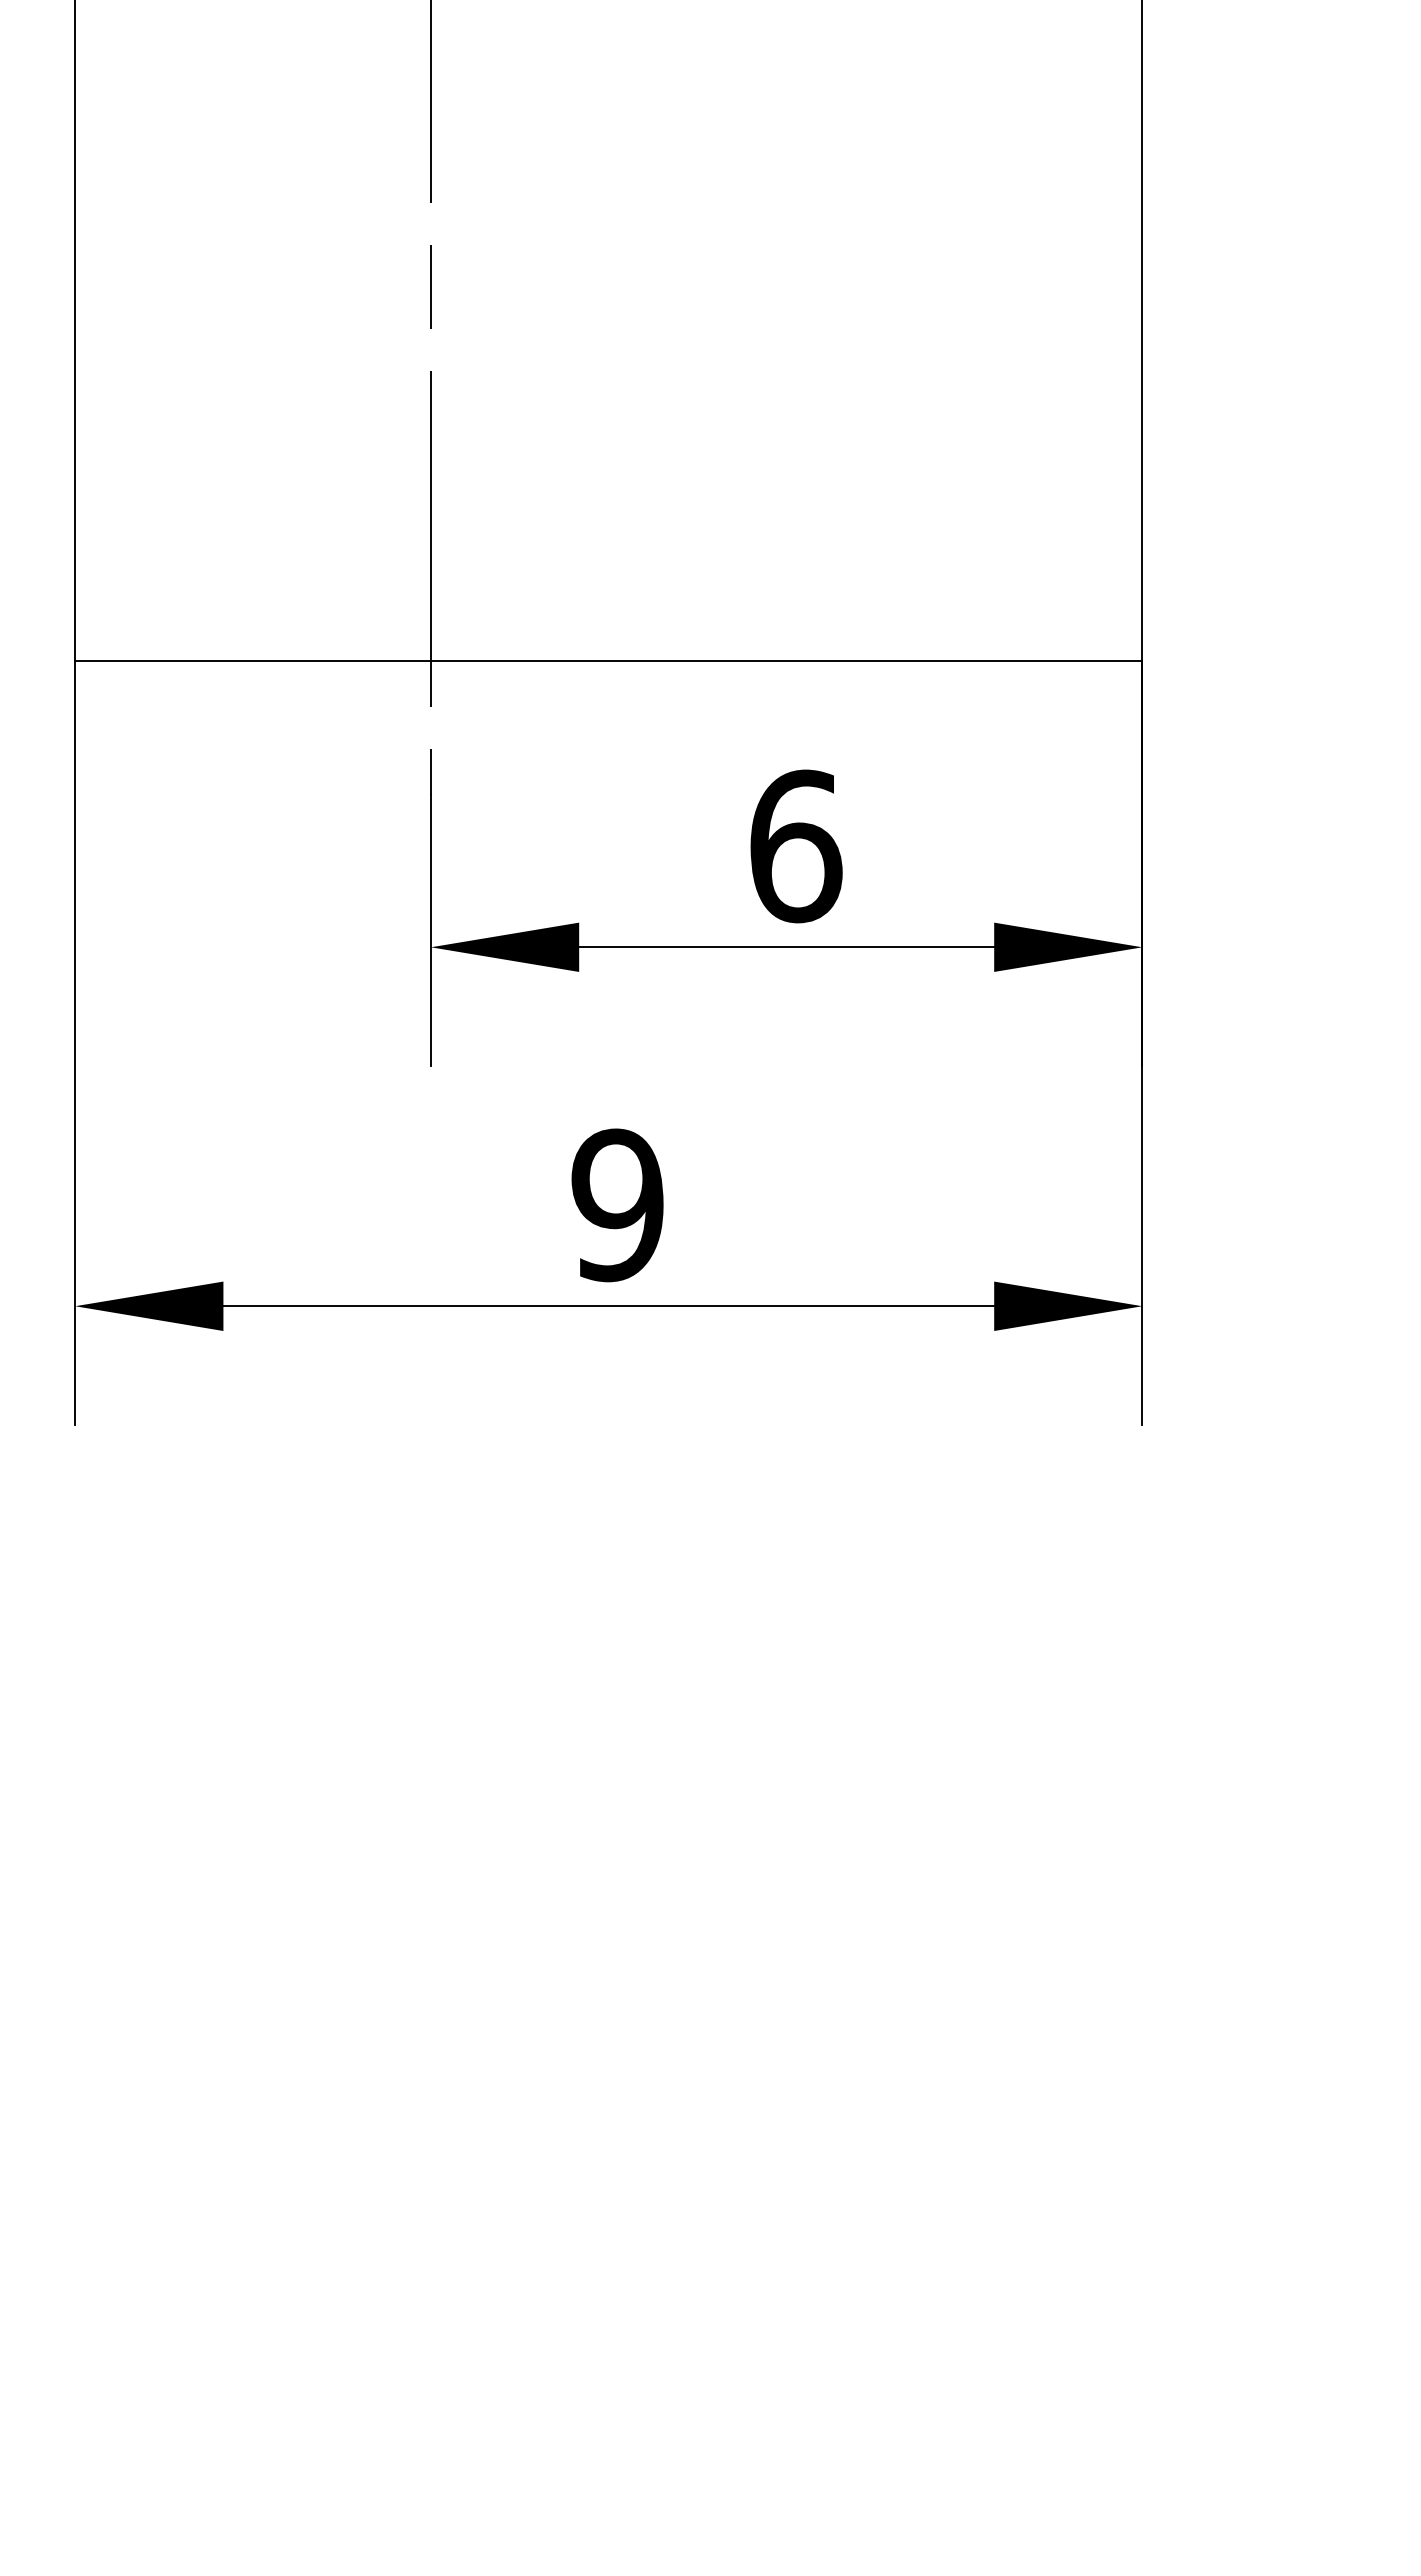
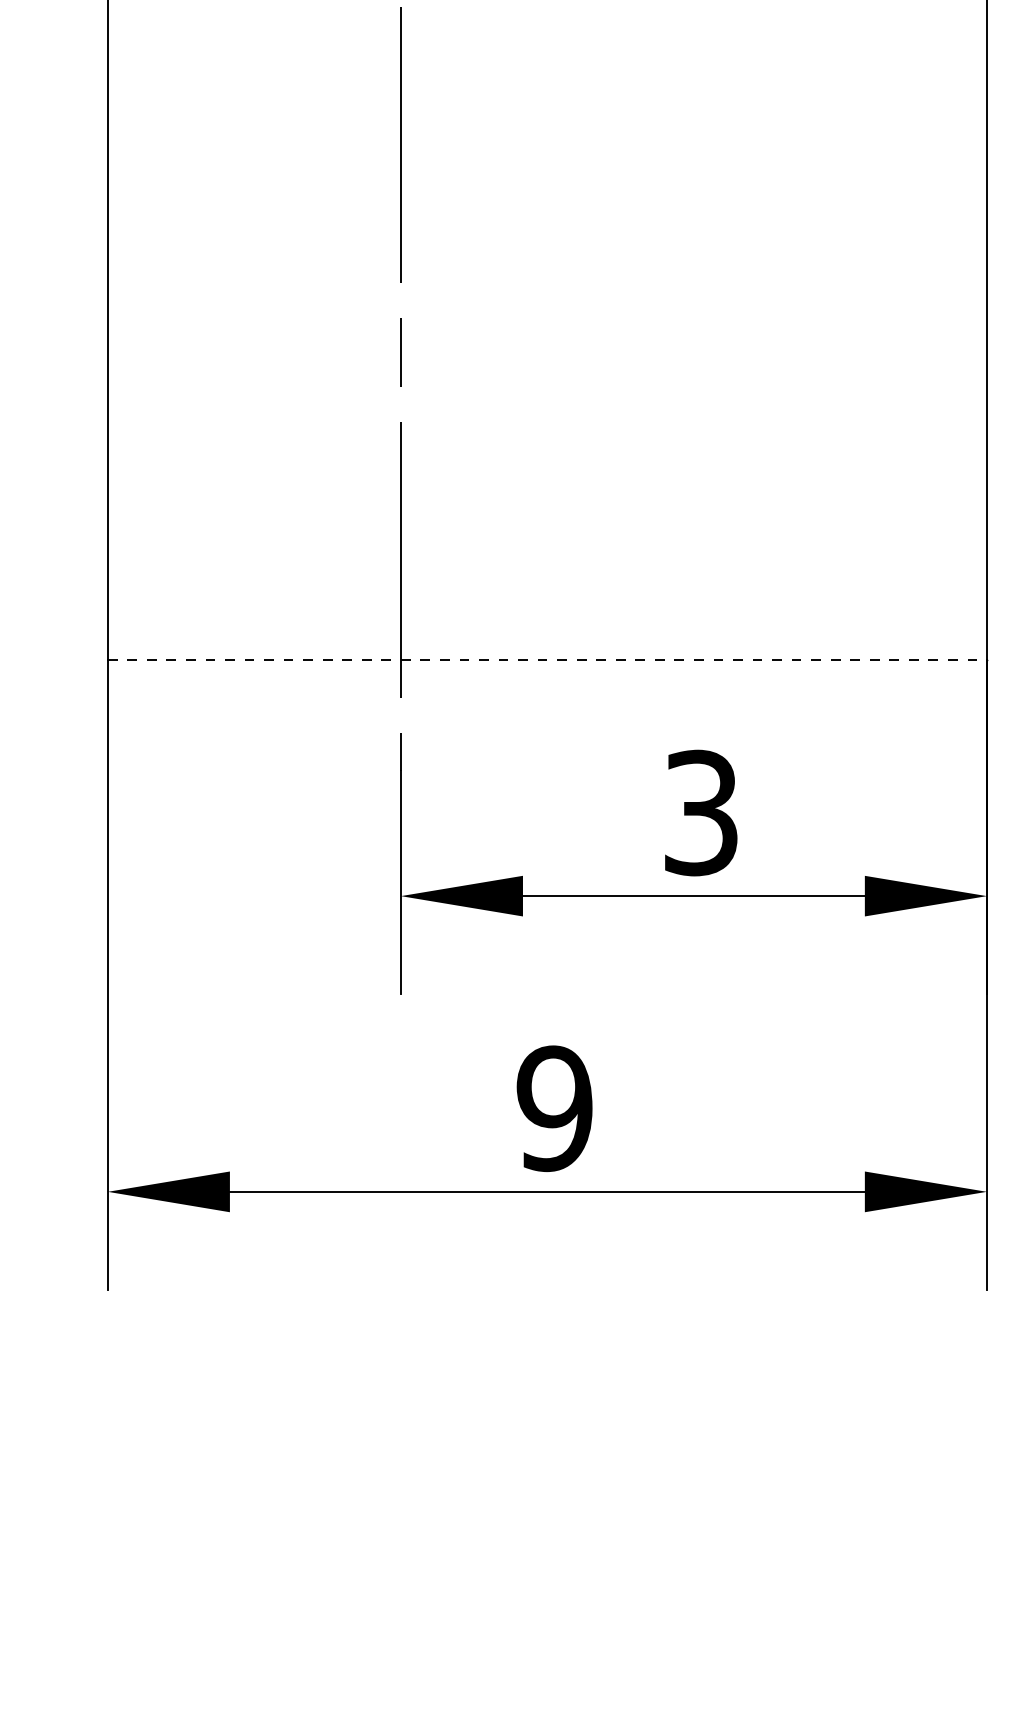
line: (608, 660) -> (547, 659), solid -> dashed
text: (796, 846) -> (702, 813), 6 -> 3

